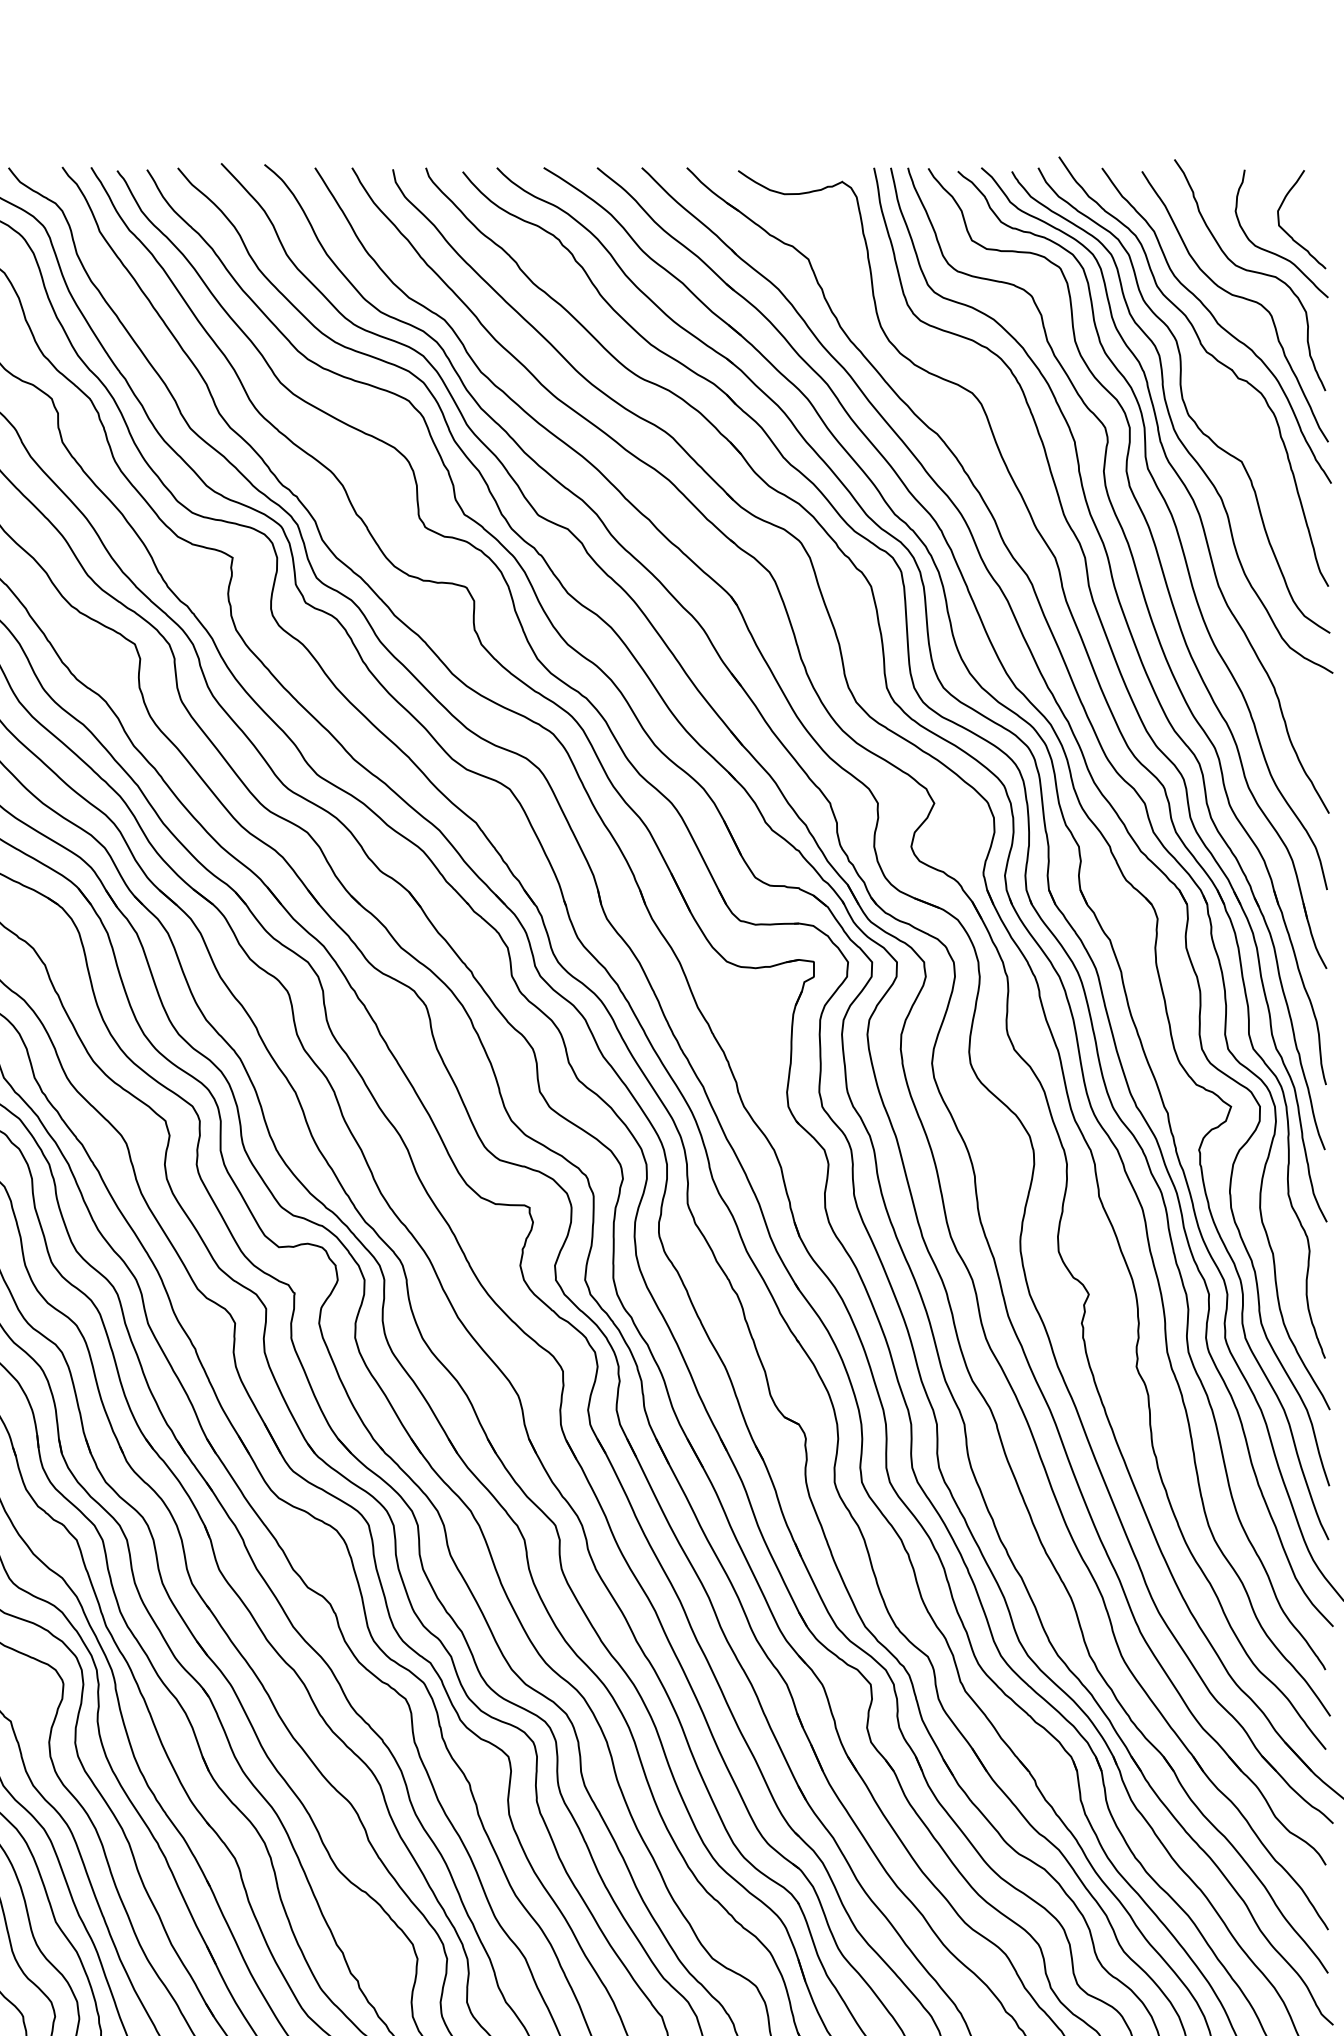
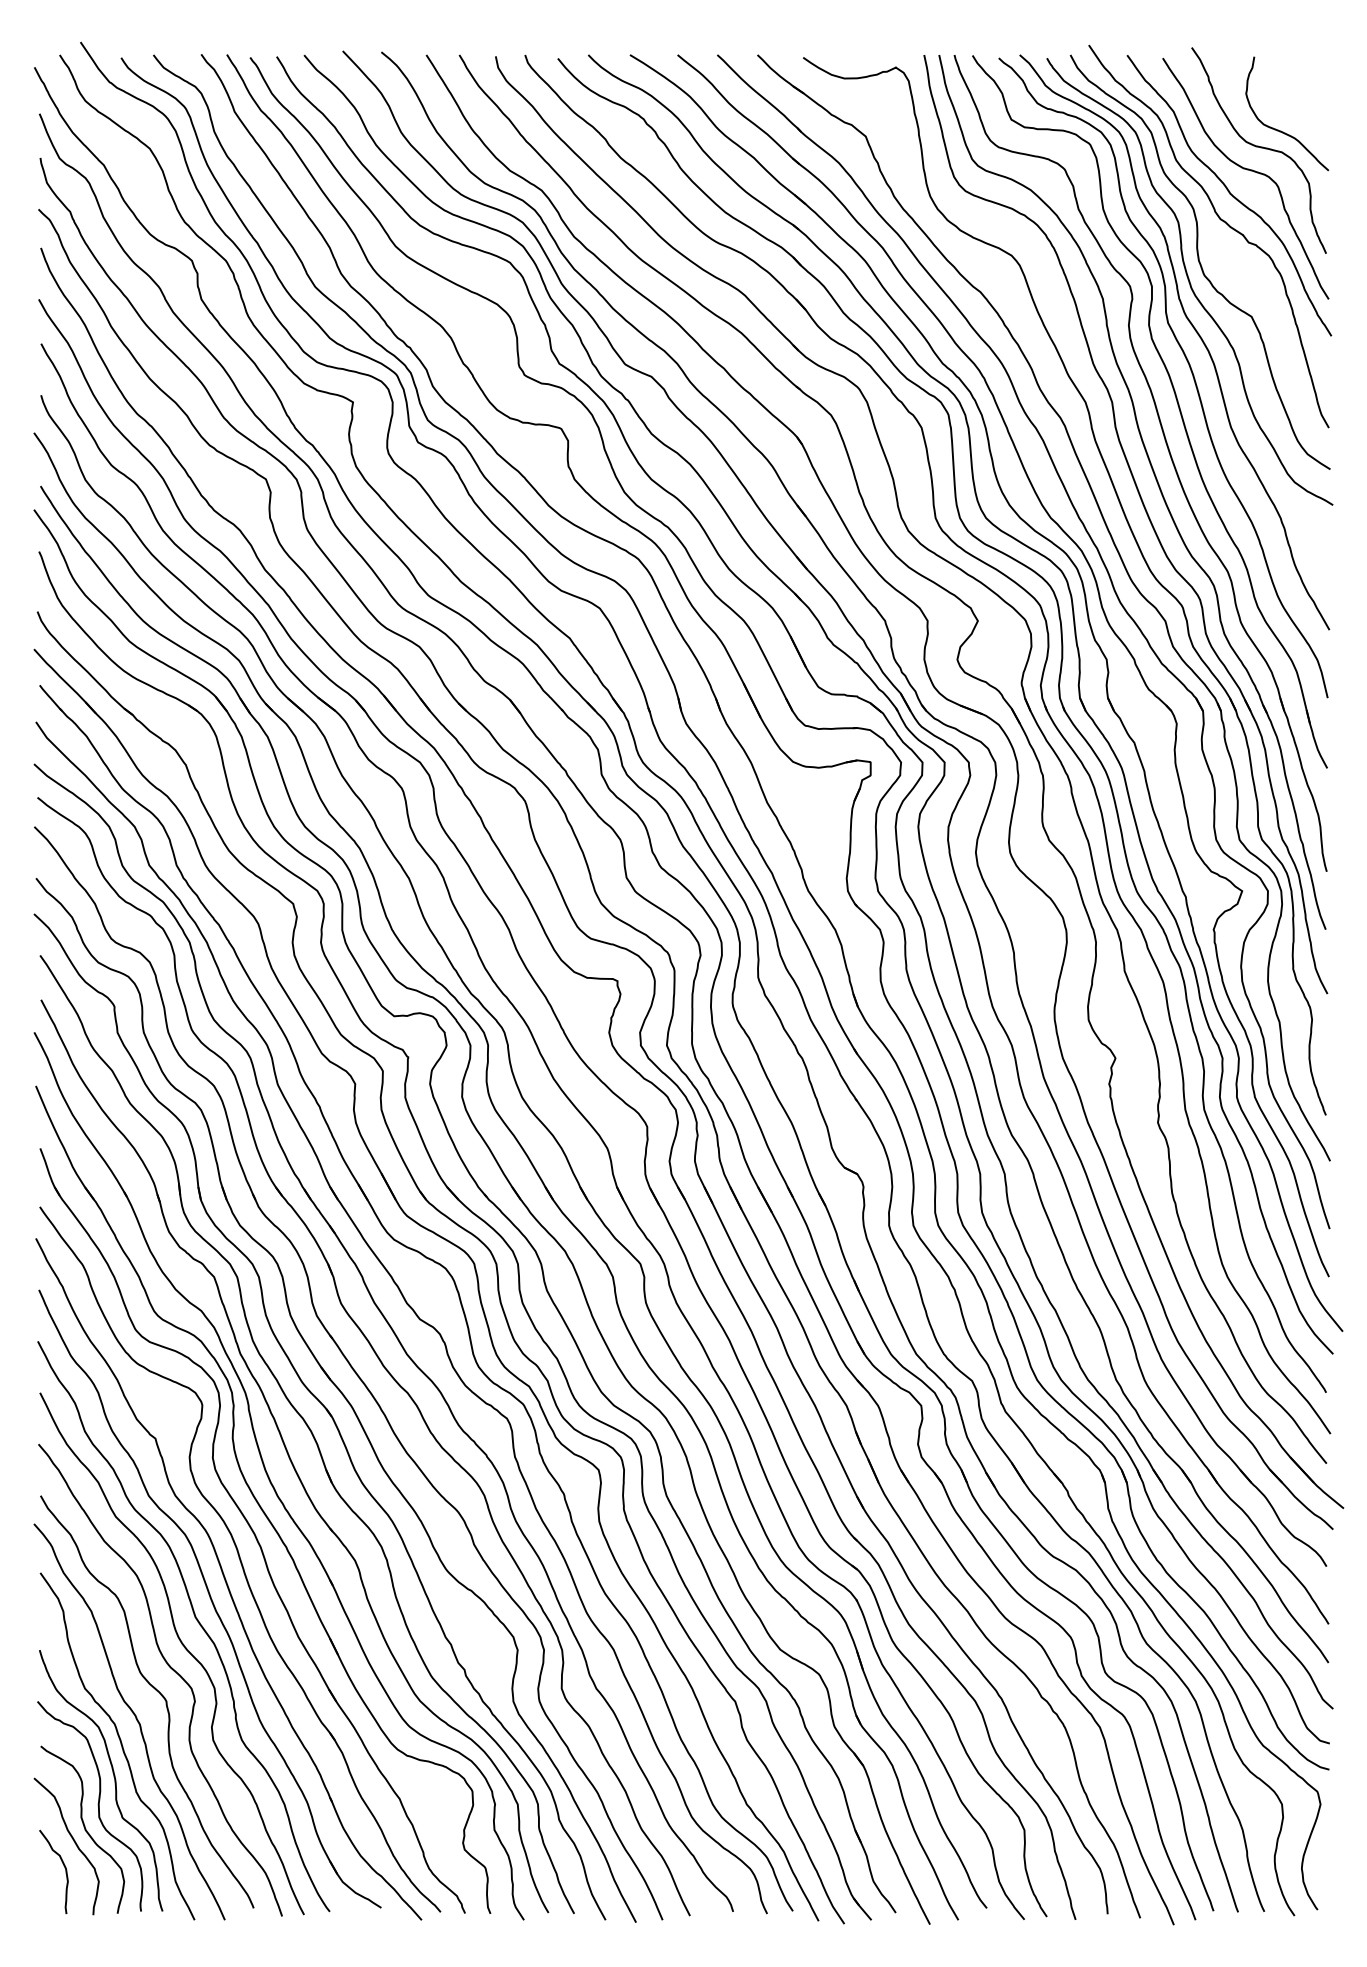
curve: (1288, 233) -> (1293, 113), removed

